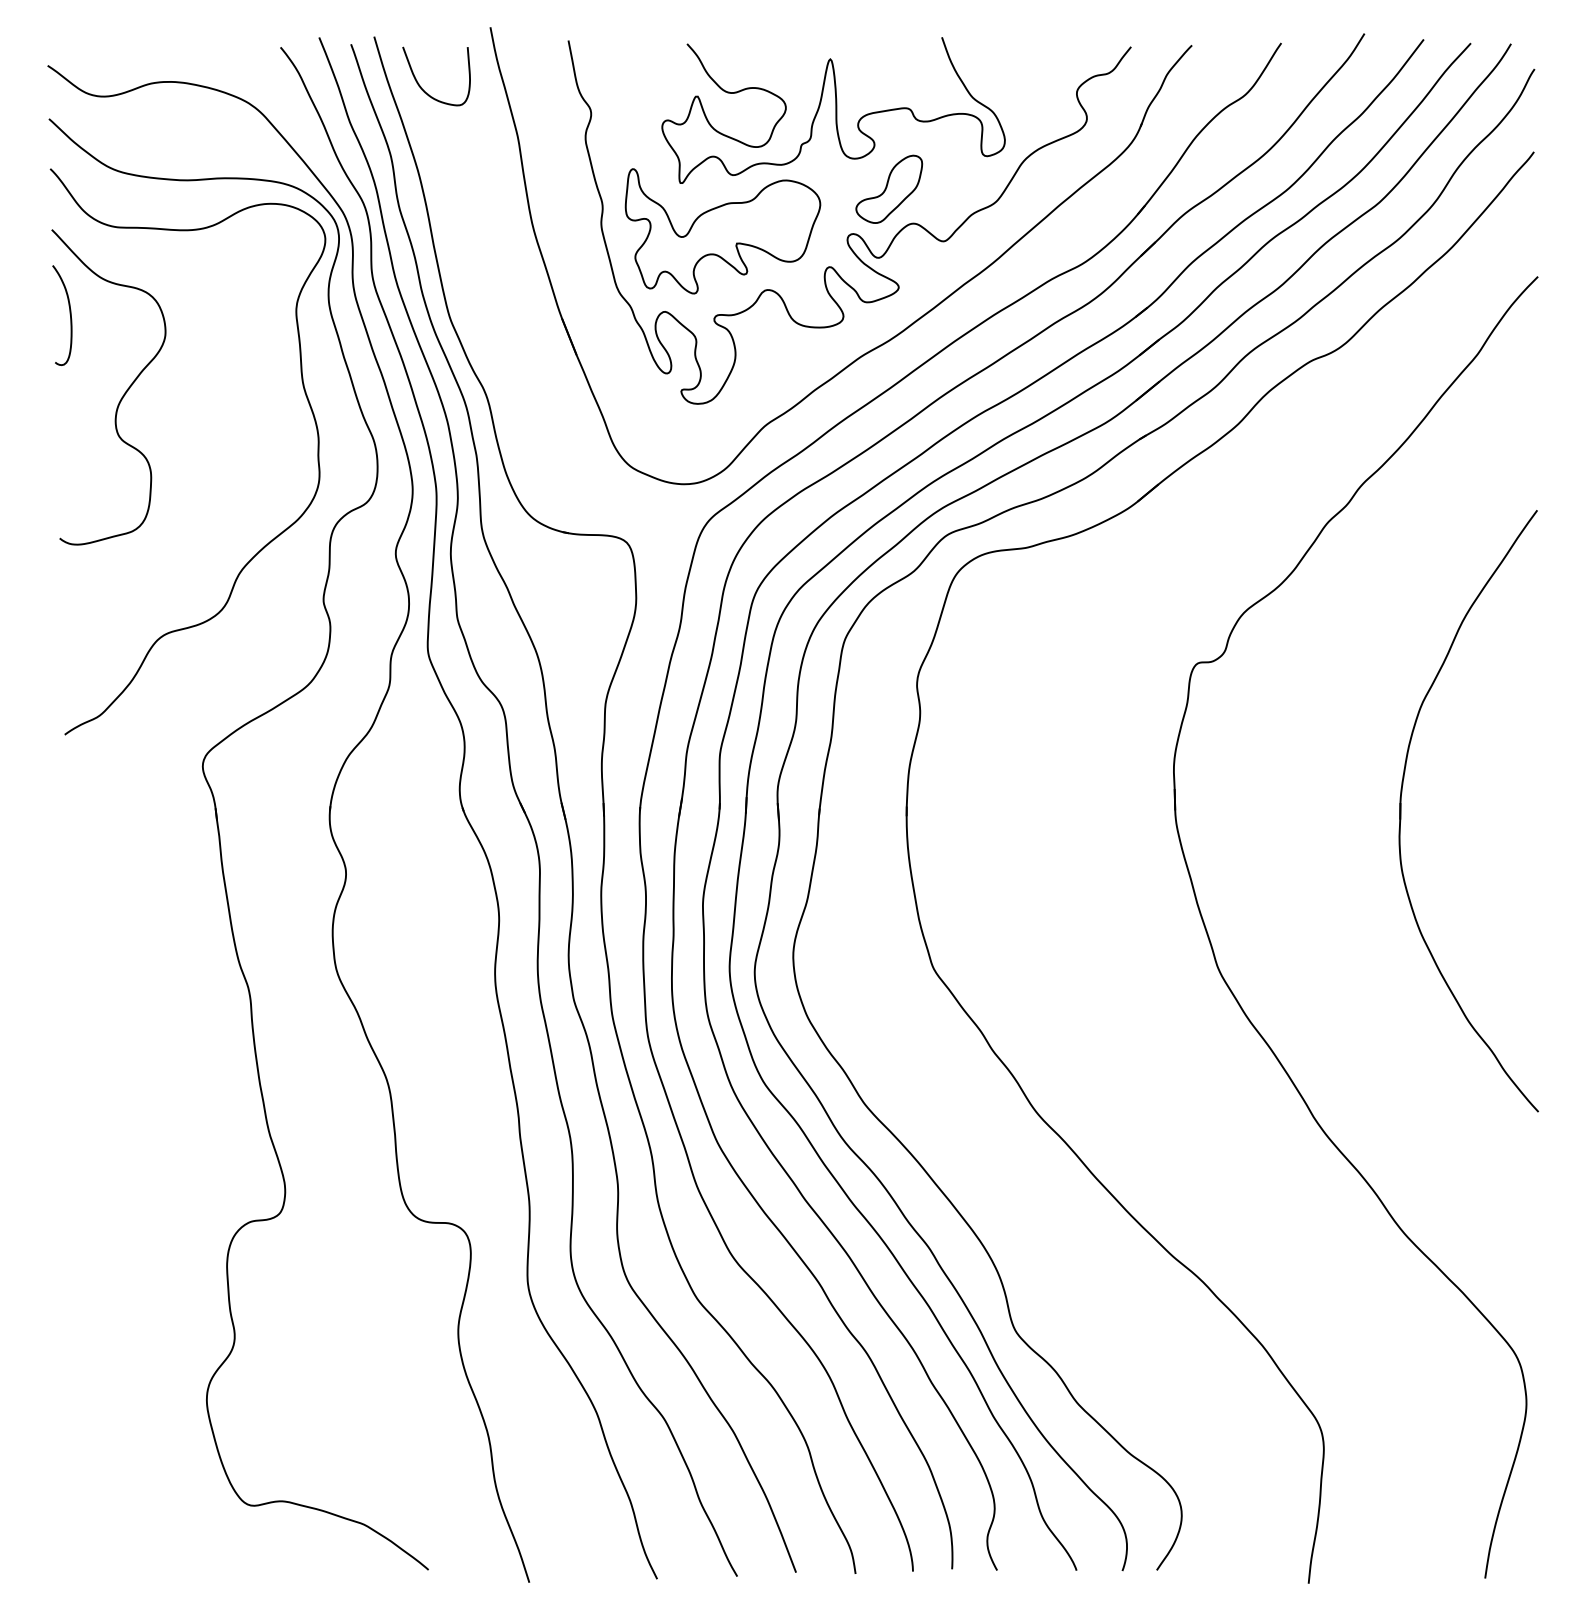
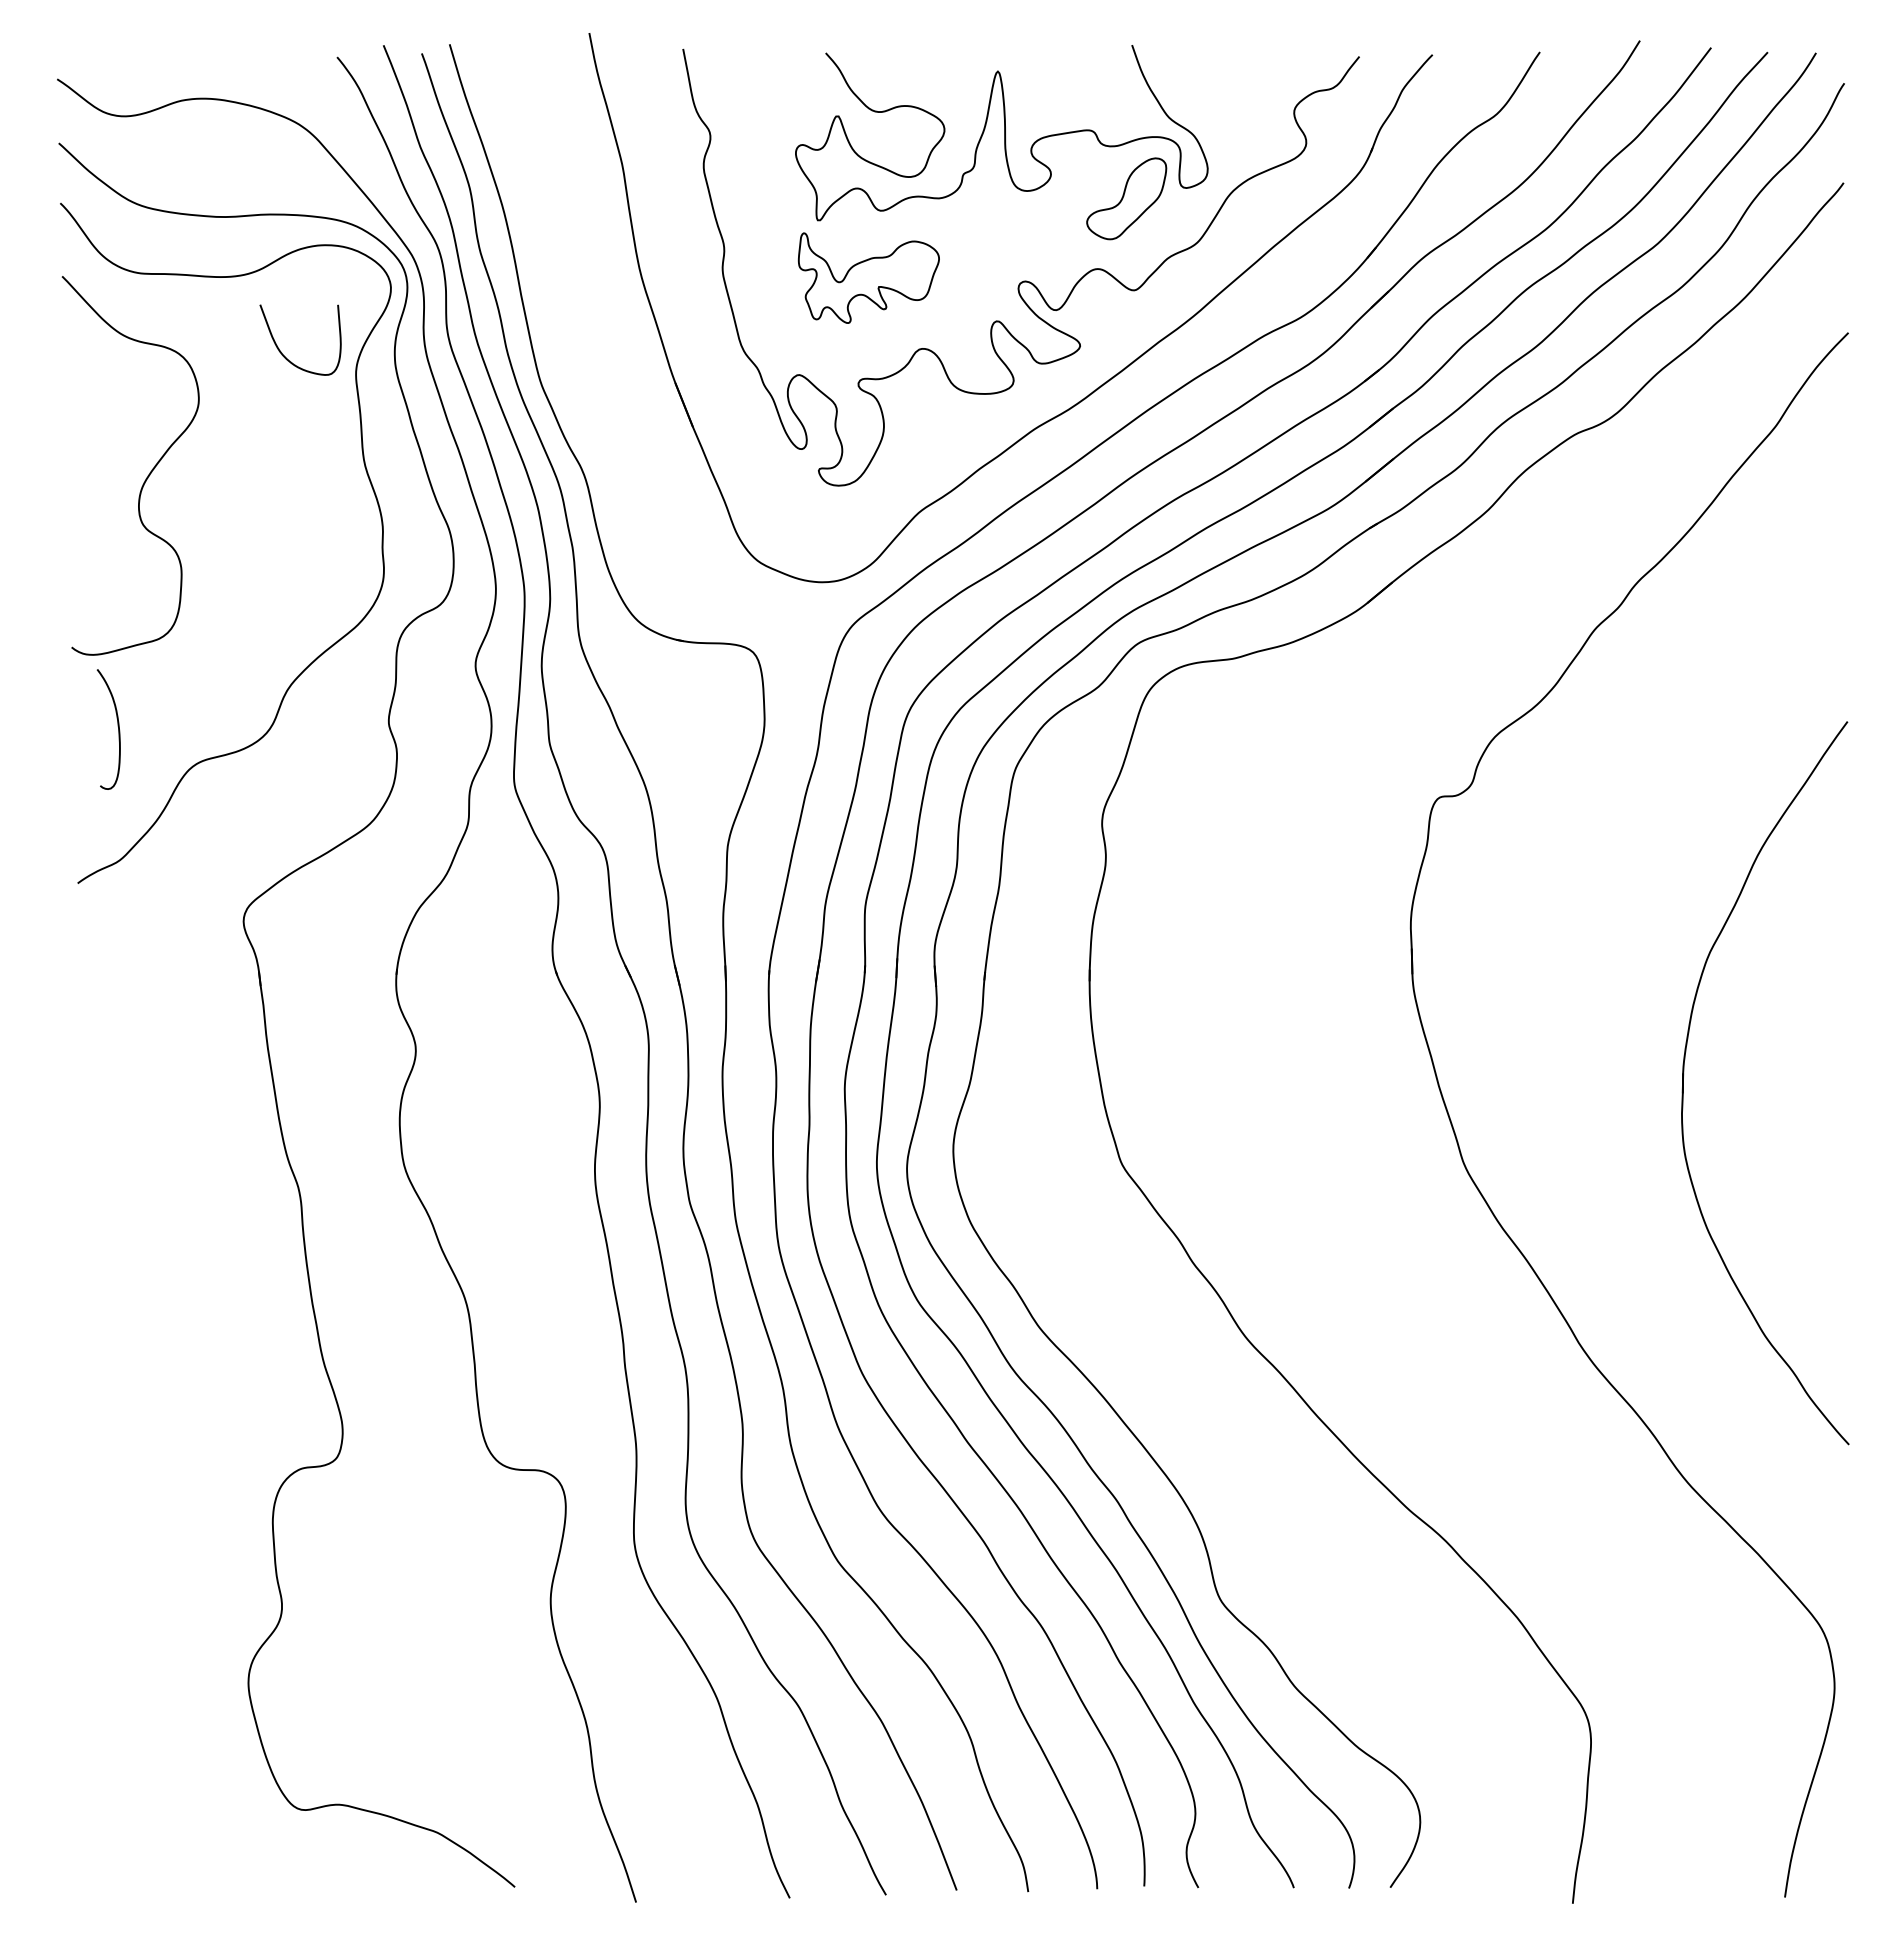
curve: (420, 85) -> (281, 351), moved
part: (889, 189) -> (1126, 198), moved
part: (722, 230) -> (868, 277), size x0.6
curve: (69, 313) -> (117, 726), moved
part: (1401, 803) -> (1684, 1074), moved

